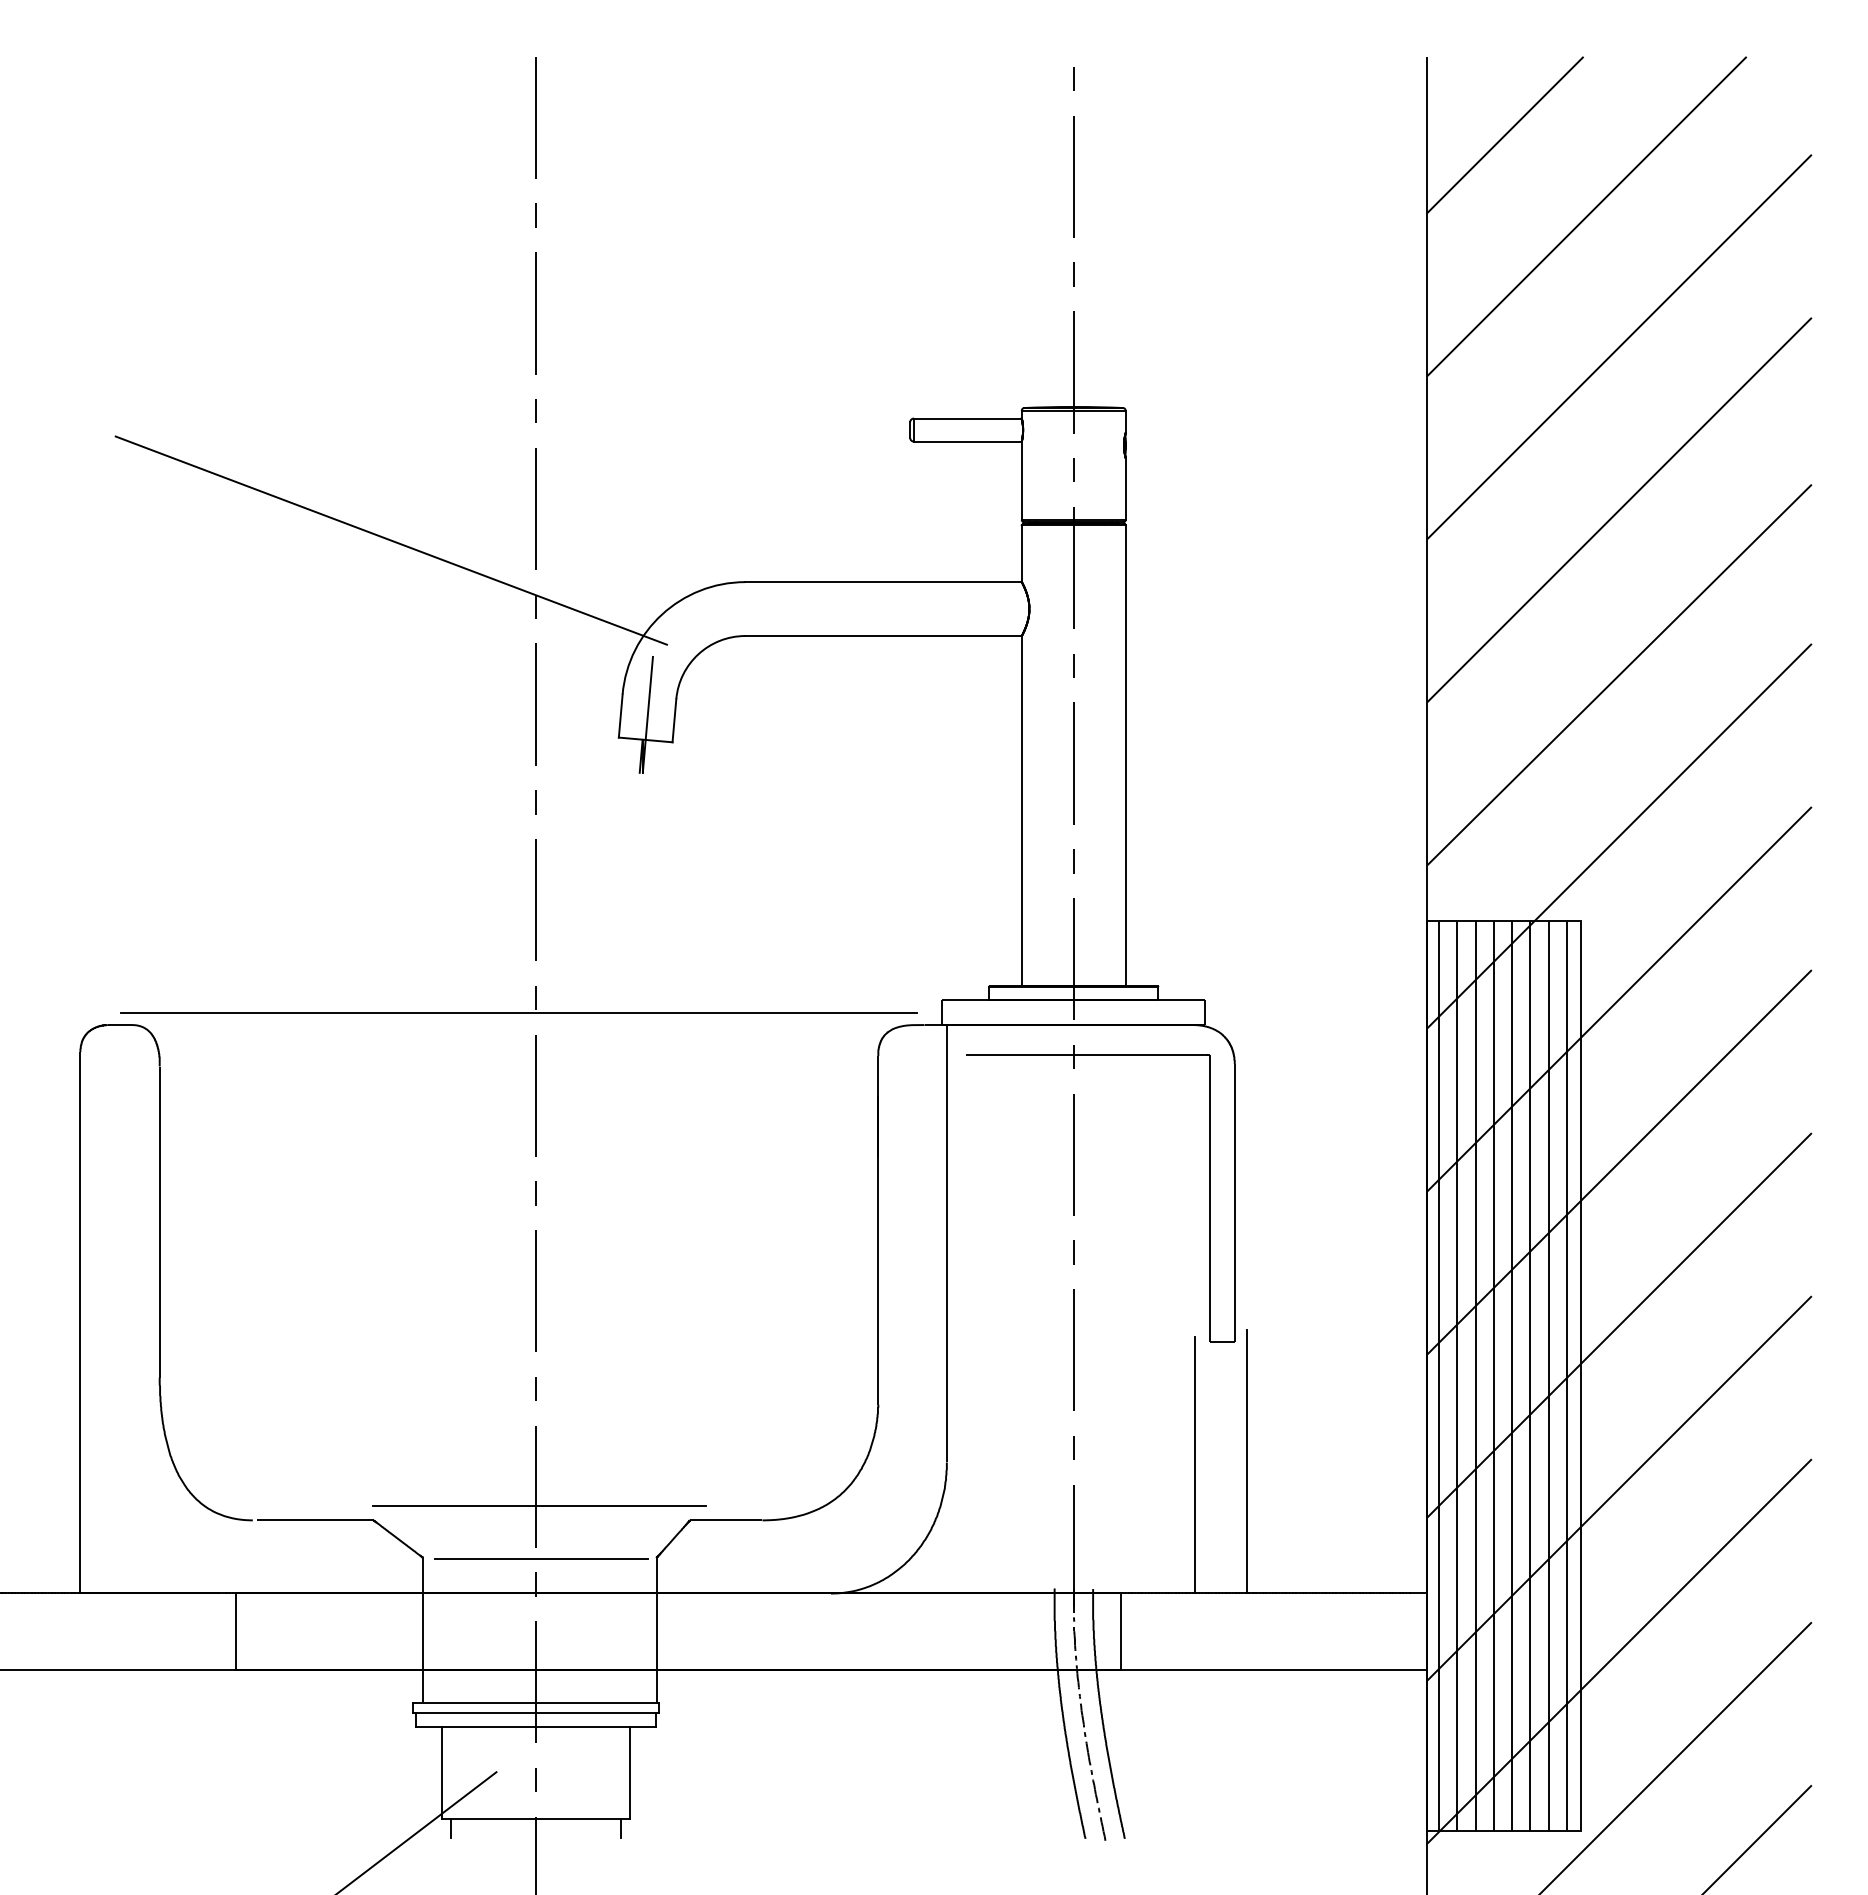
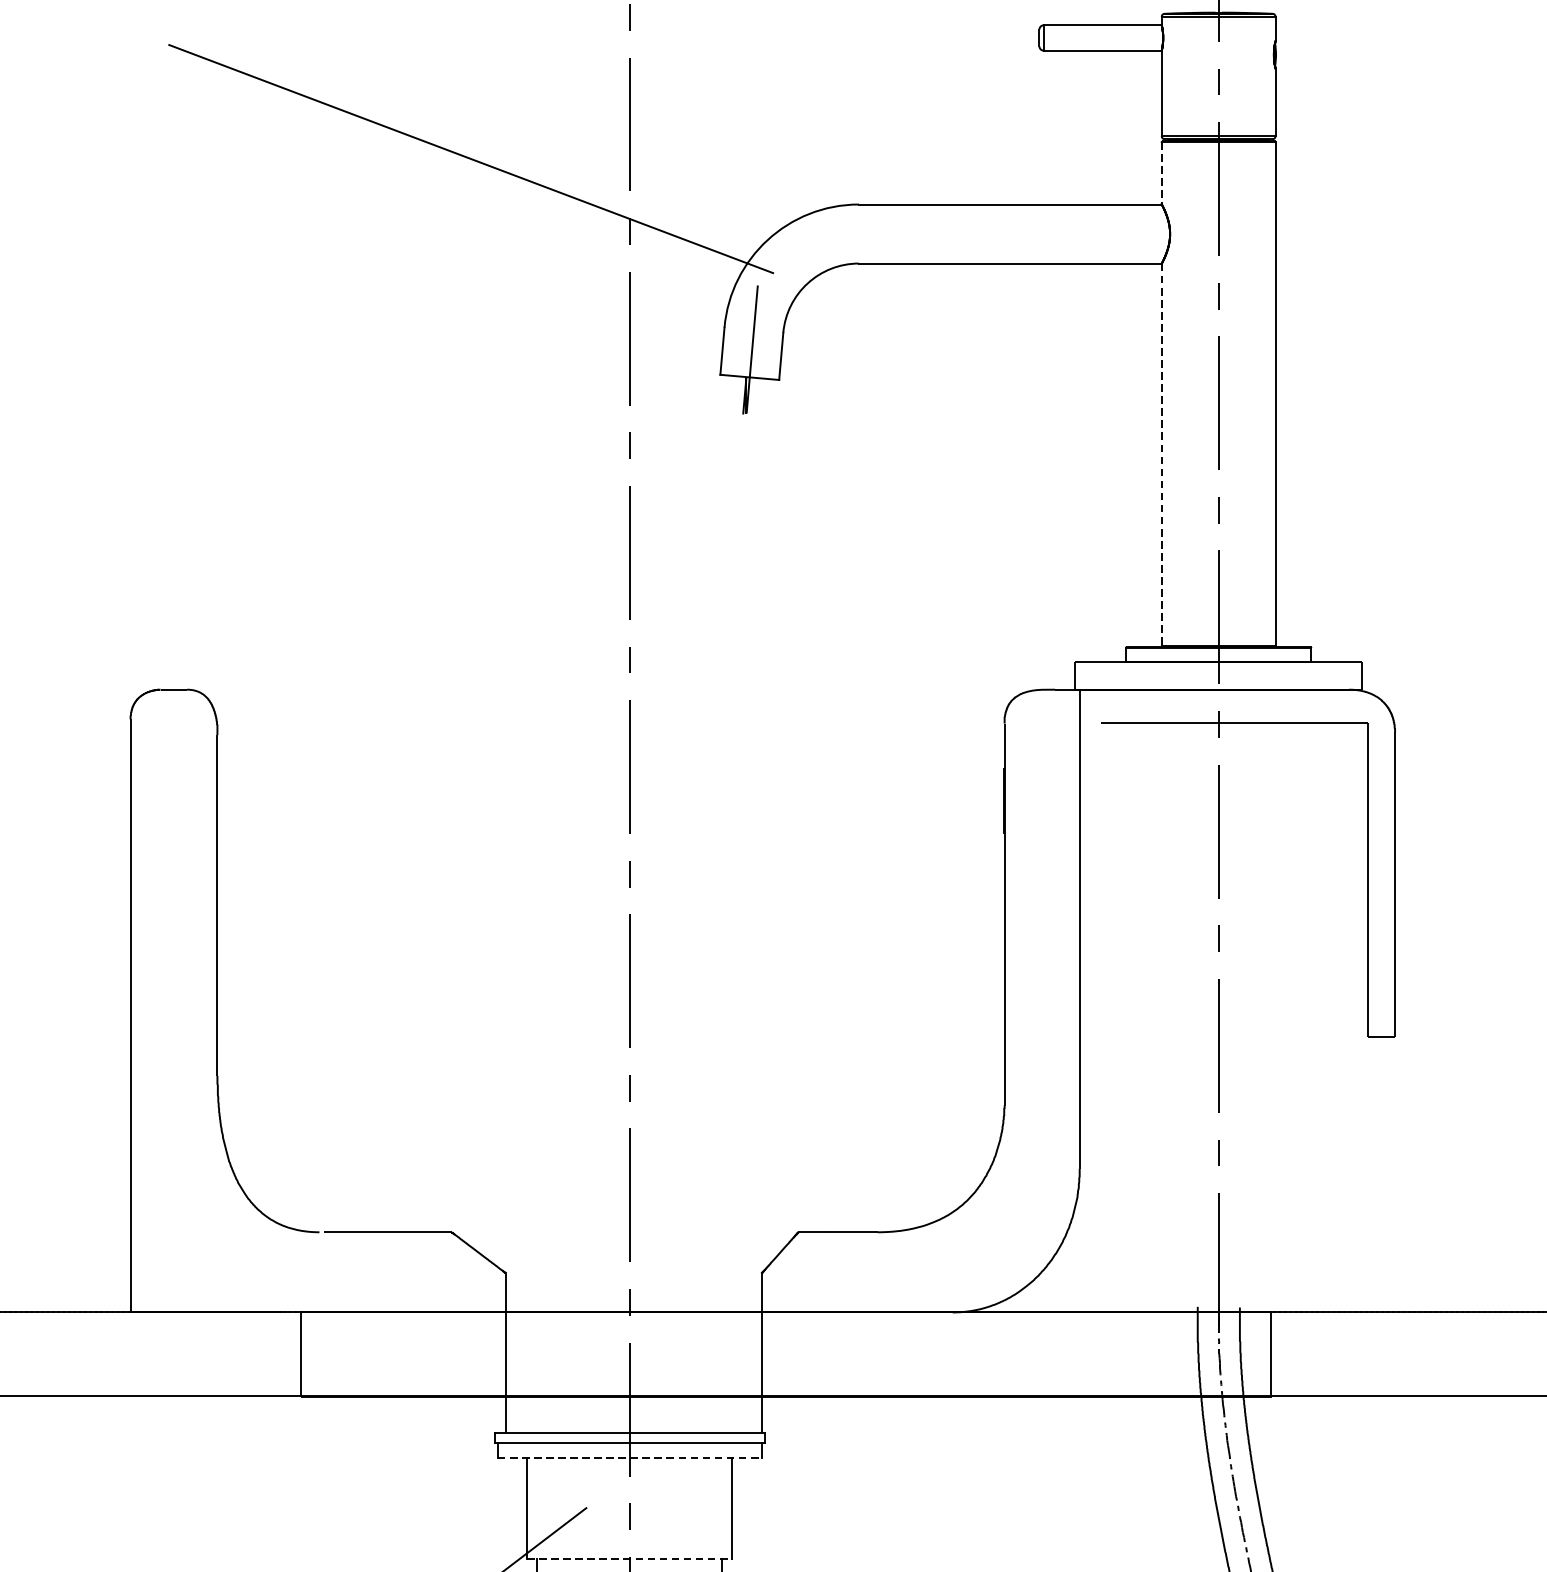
line: (1021, 554) -> (1161, 174), solid -> dashed
line: (1021, 810) -> (1161, 454), solid -> dashed
line: (518, 1013) -> (610, 677), removed
line: (1246, 1461) -> (1407, 1167), removed
line: (1195, 1464) -> (1352, 1171), removed
line: (539, 1505) -> (633, 1215), removed
line: (541, 1558) -> (635, 1274), removed
line: (536, 1726) -> (630, 1458), solid -> dashed
line: (536, 1818) -> (630, 1558), solid -> dashed

